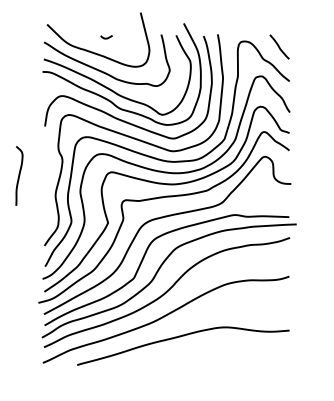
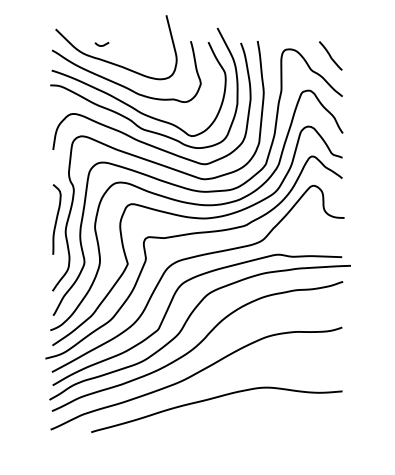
curve: (106, 38) -> (101, 45), moved
curve: (19, 175) -> (56, 219), moved

